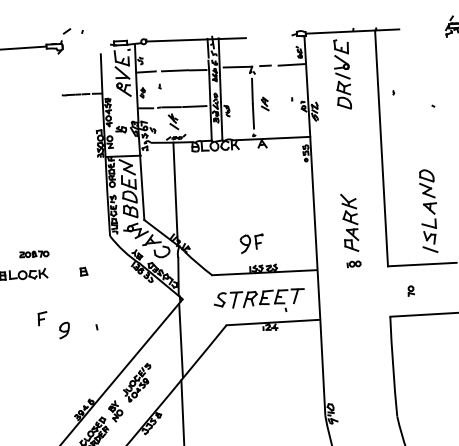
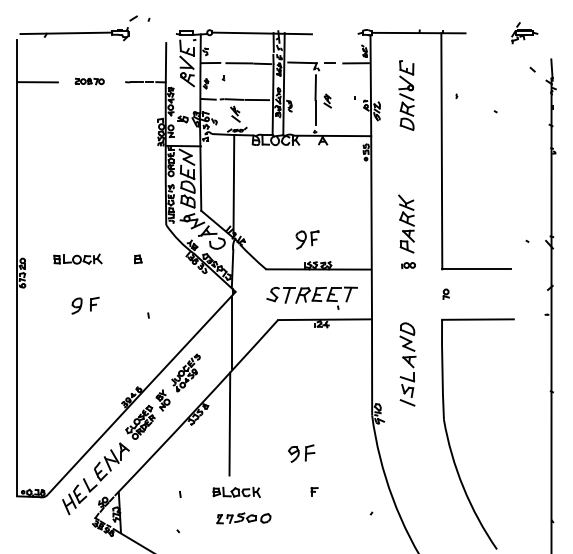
part: (342, 74) -> (406, 95), moved
part: (428, 211) -> (407, 364), moved
part: (34, 254) -> (89, 81), moved
part: (410, 290) -> (445, 293), moved
part: (63, 329) -> (76, 305), moved

